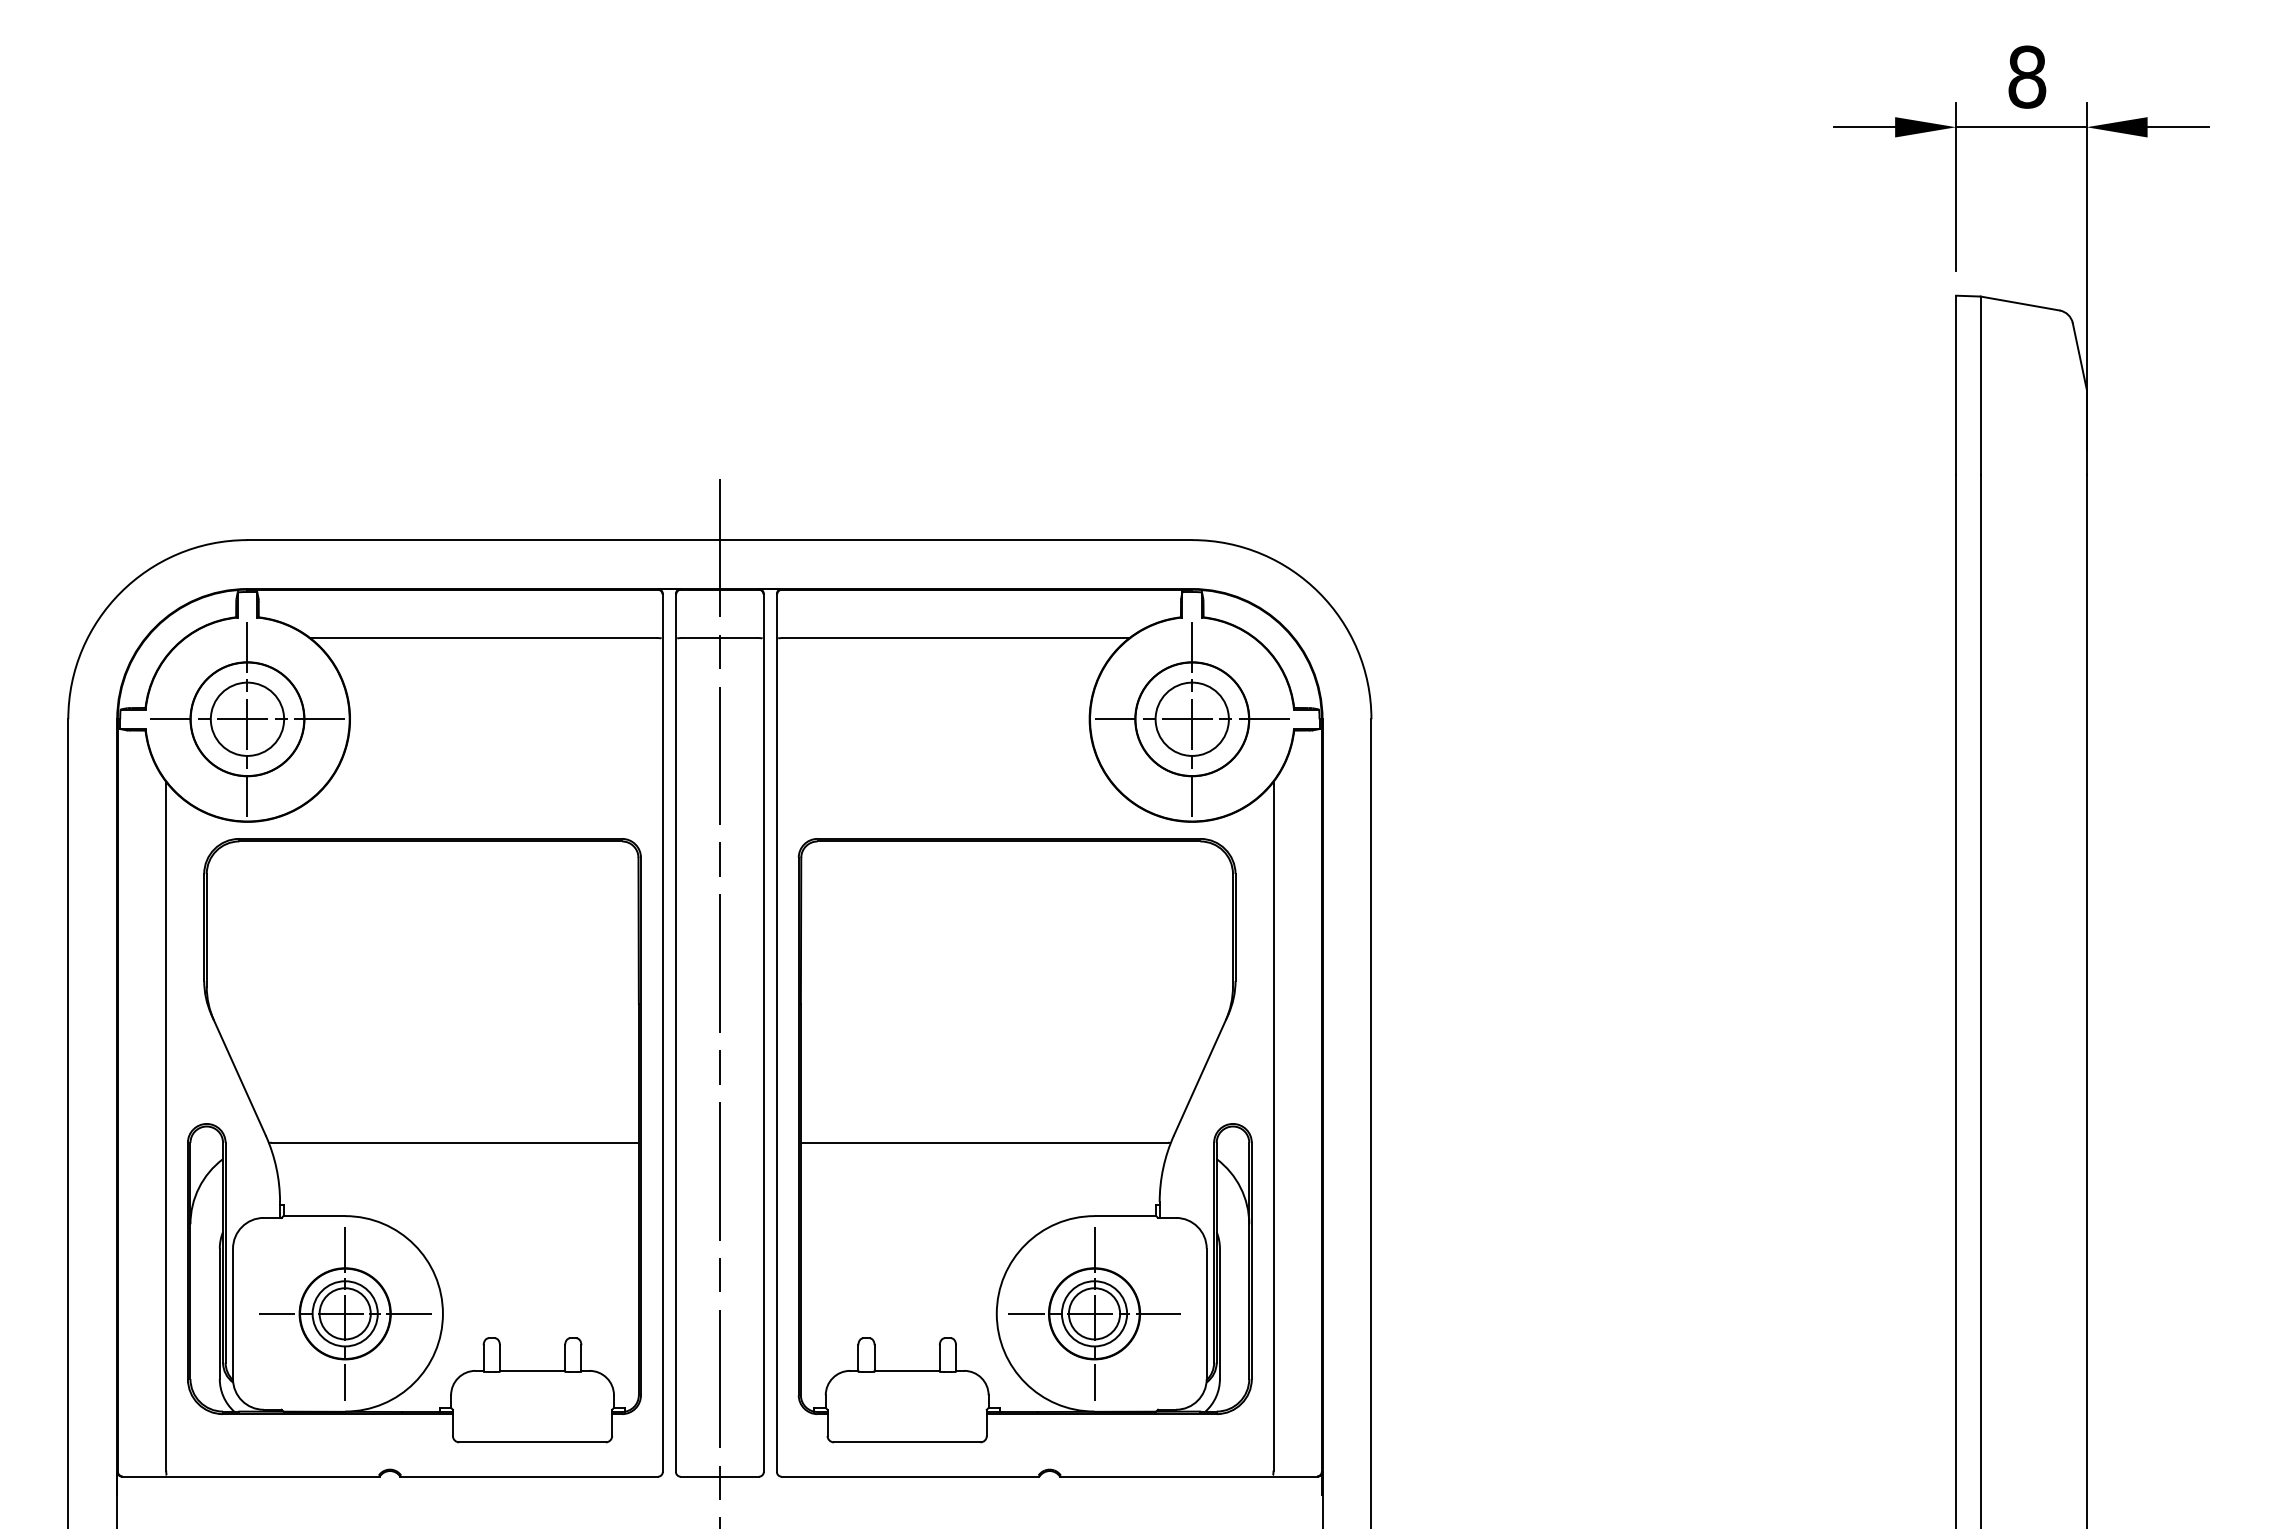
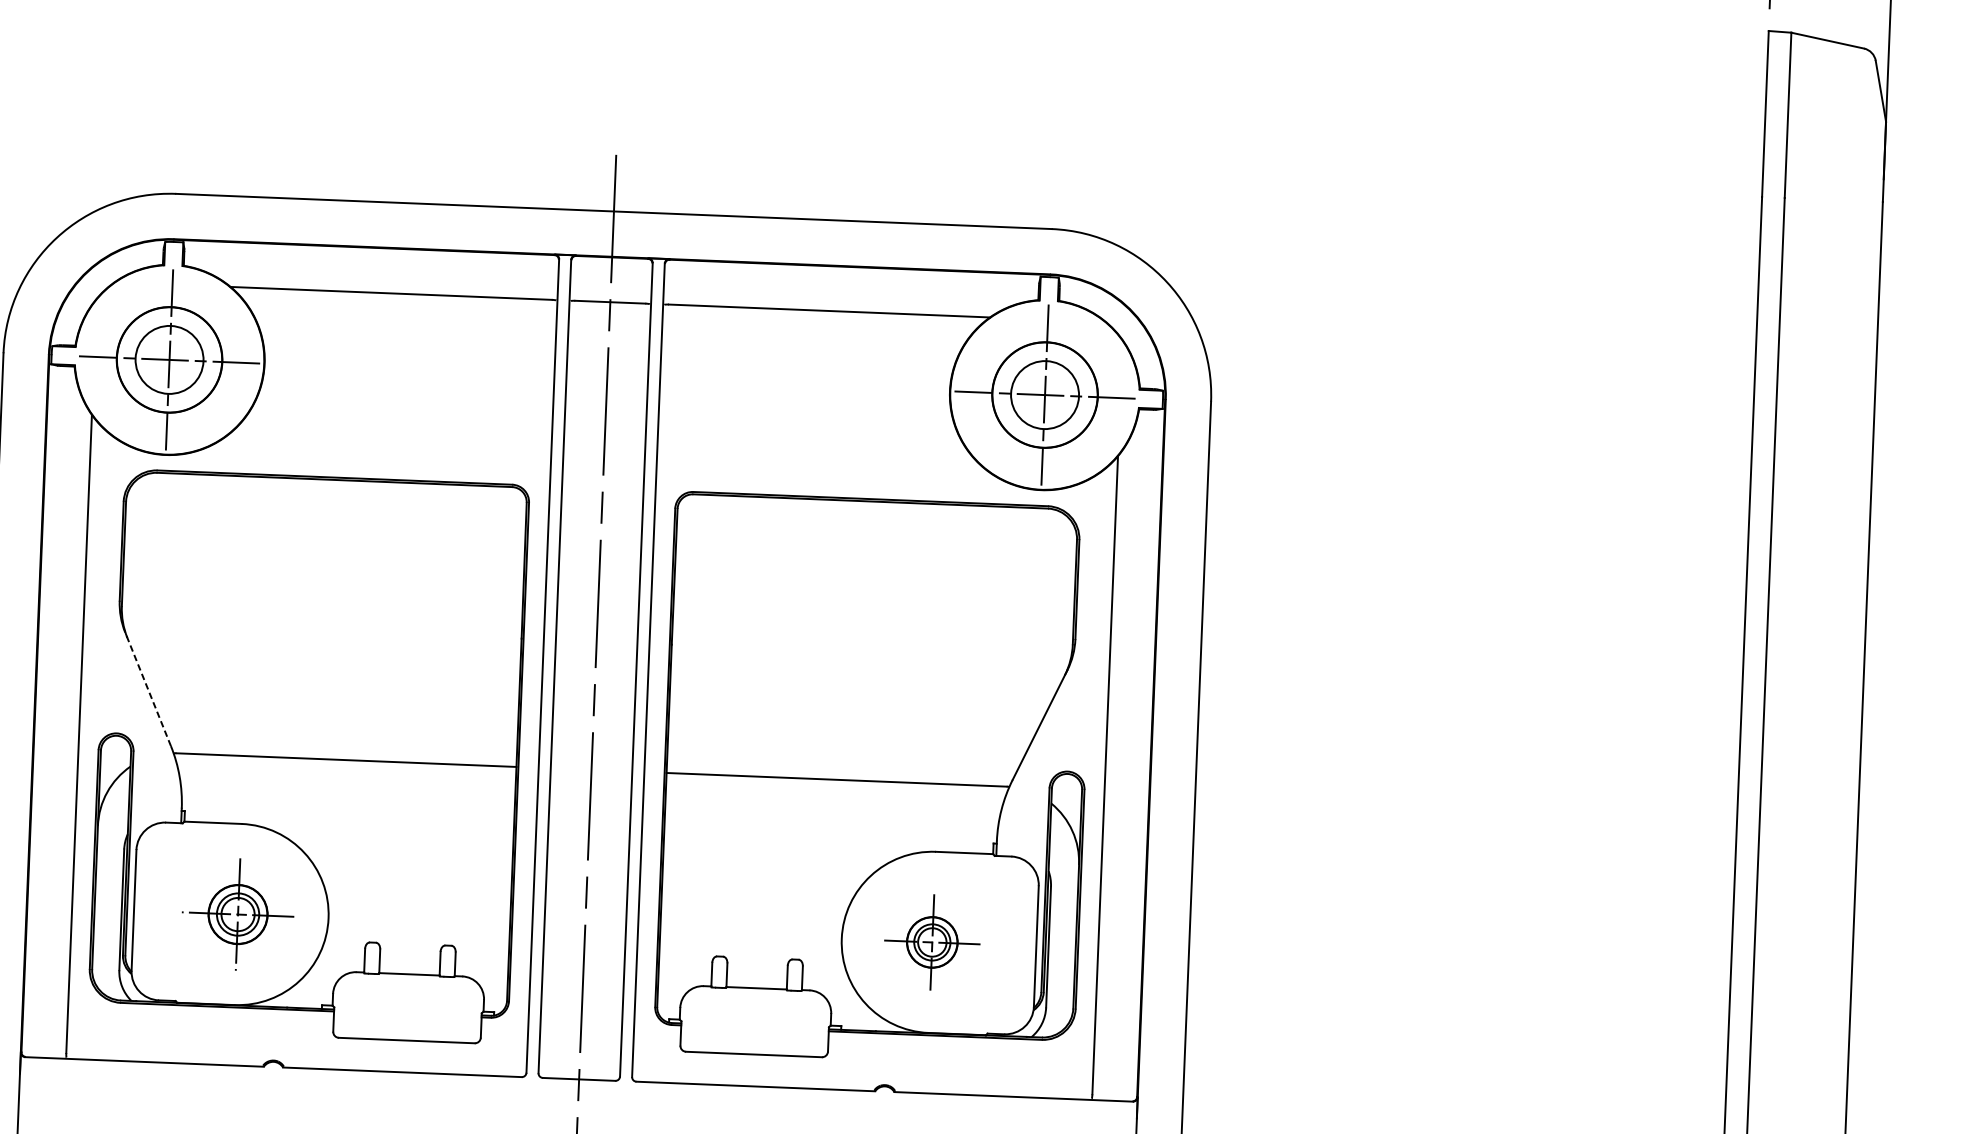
line: (238, 1074) -> (148, 688), solid -> dashed
part: (345, 1313) -> (238, 914), size x0.7
part: (1094, 1313) -> (932, 942), size x0.6

